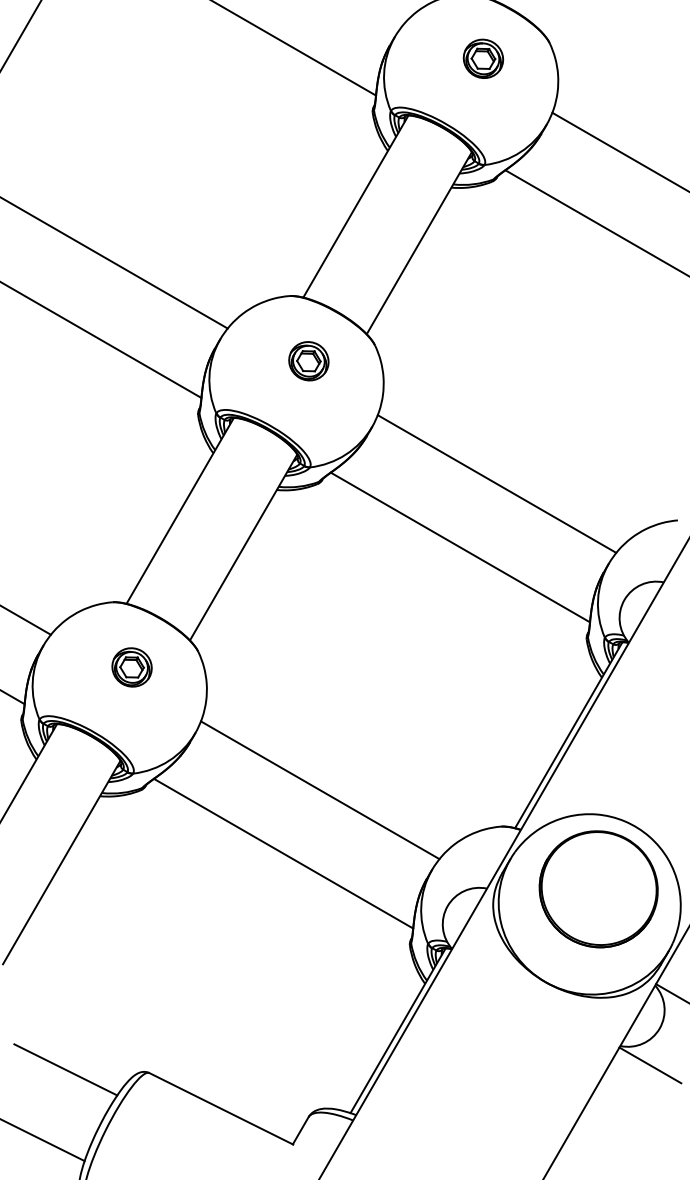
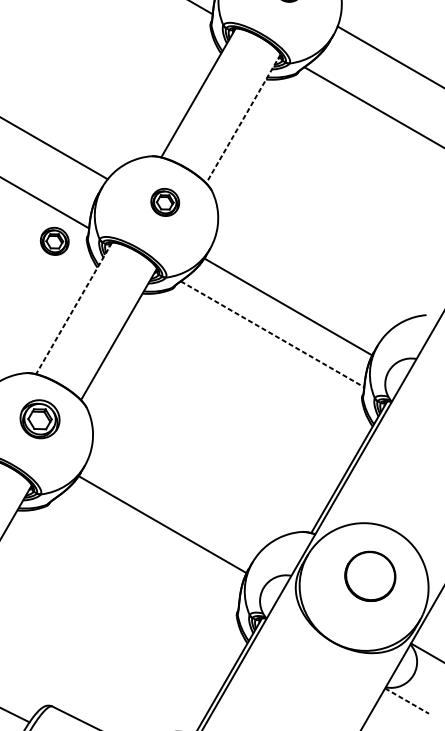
line: (419, 243) -> (243, 119), solid -> dashed
part: (152, 416) -> (54, 241), added
line: (496, 483) -> (288, 306), moved
line: (179, 511) -> (73, 308), solid -> dashed
line: (460, 547) -> (272, 334), solid -> dashed
part: (131, 667) -> (39, 419), size x1.4
line: (319, 790) -> (162, 524), moved
line: (283, 853) -> (147, 551), removed
part: (598, 889) -> (370, 576), size x0.6
line: (650, 1065) -> (407, 701), solid -> dashed

